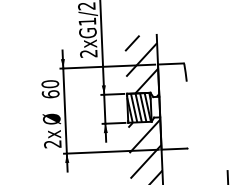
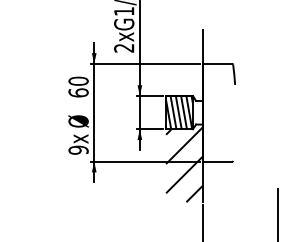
hatch: (141, 65) -> (184, 64), removed
text: (52, 143) -> (78, 149), 2x -> 9x

